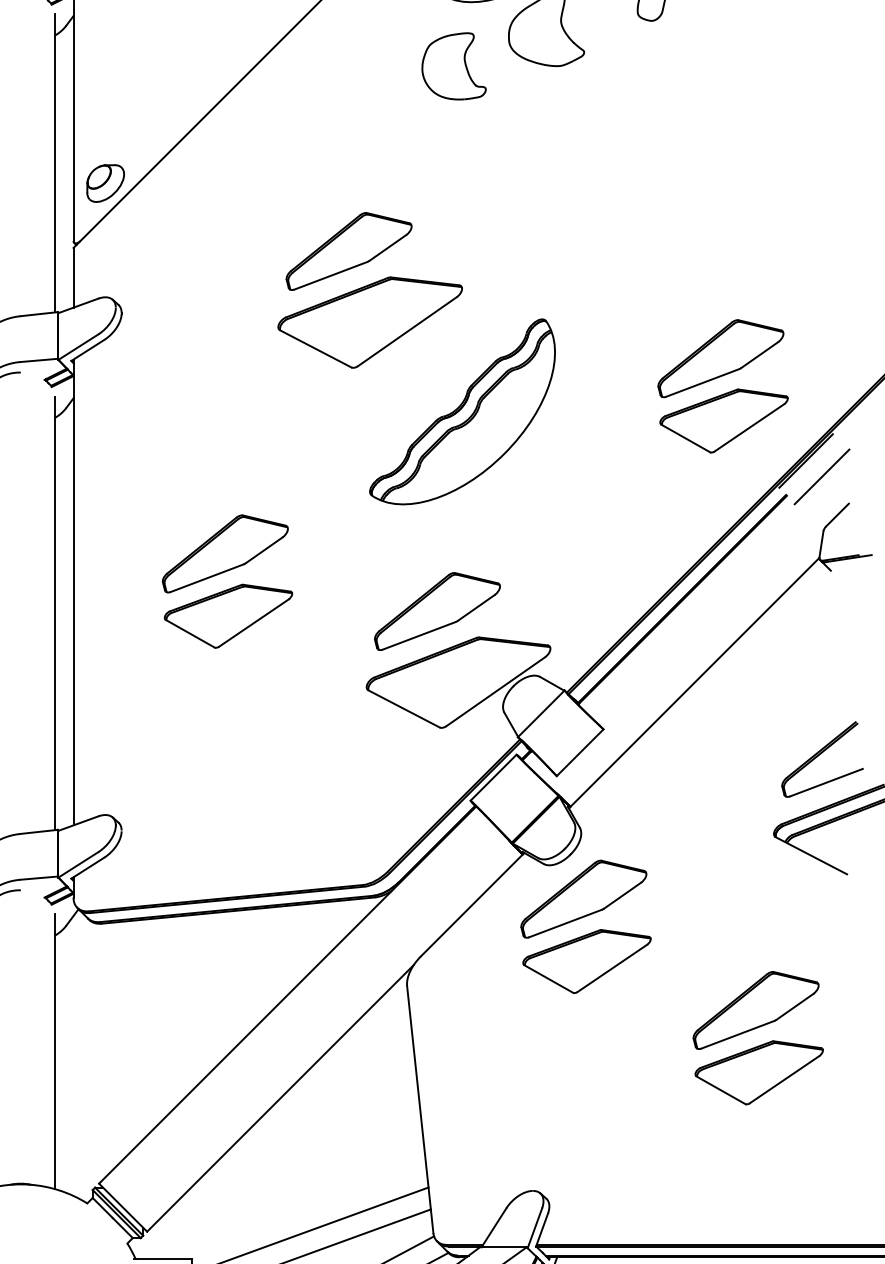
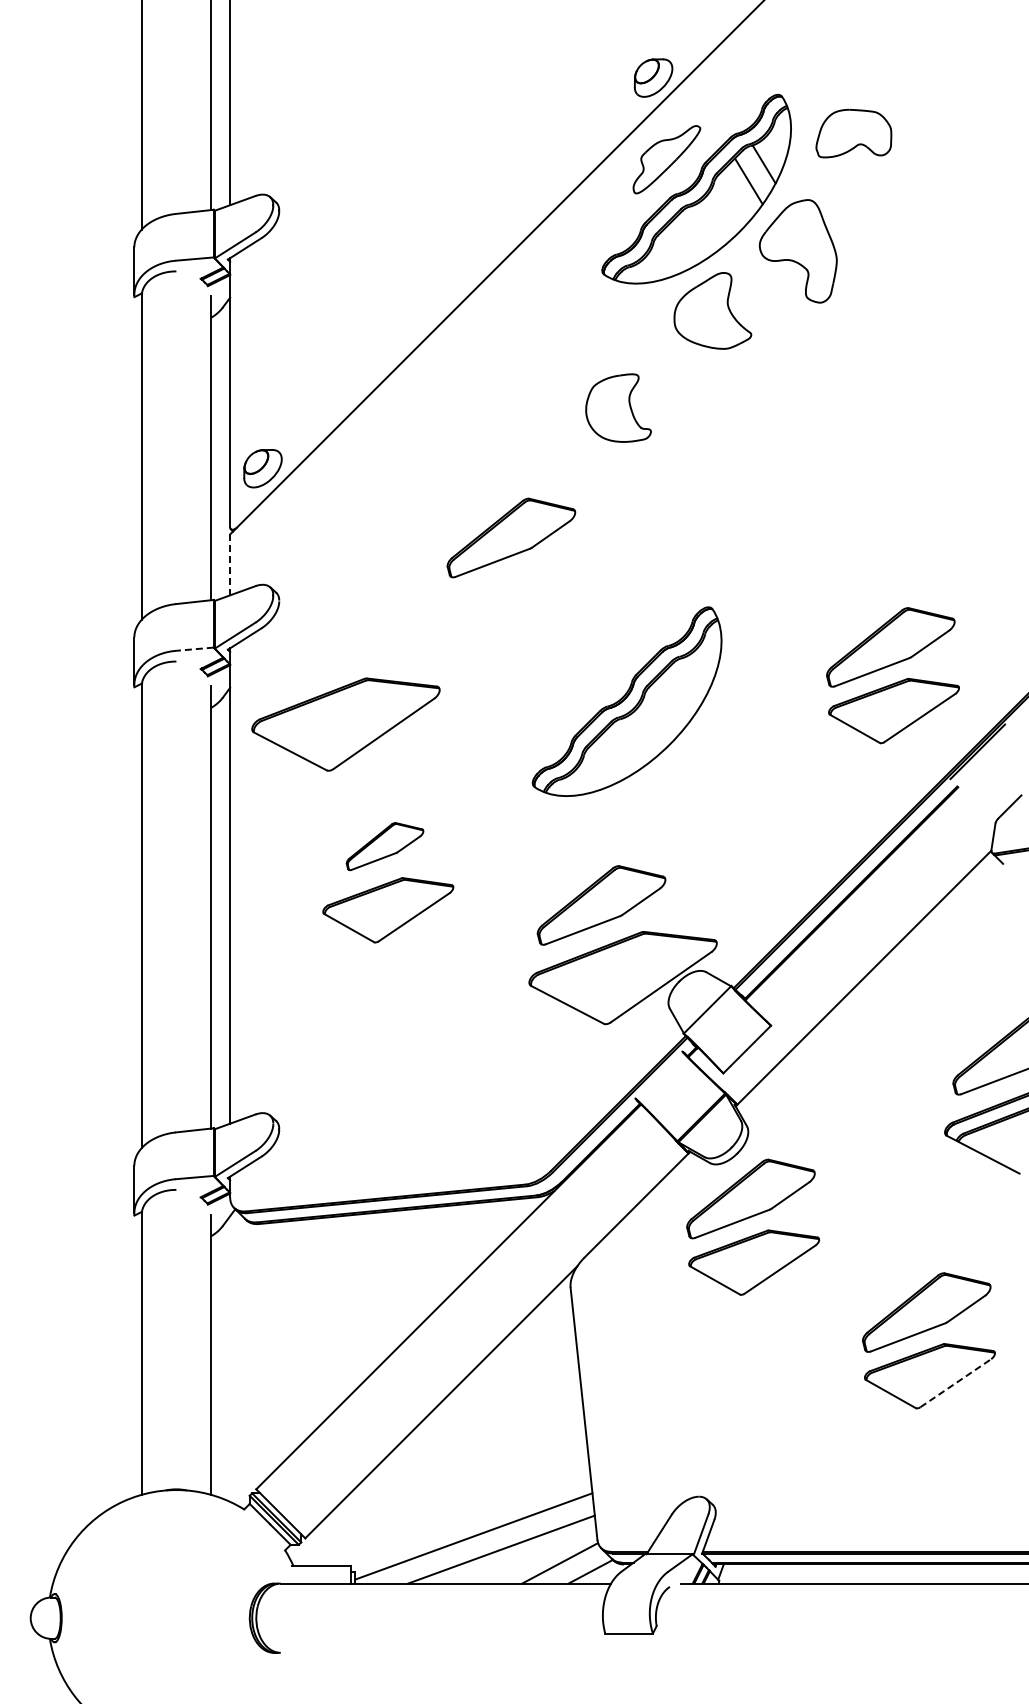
part: (454, 65) -> (618, 407), moved
line: (73, 278) -> (230, 565), solid -> dashed
part: (369, 322) -> (345, 724), moved
line: (38, 360) -> (194, 649), solid -> dashed
line: (821, 476) -> (993, 767), removed
part: (224, 553) -> (384, 846), size x0.6
line: (493, 777) -> (658, 1074), removed
line: (784, 1079) -> (955, 1383), solid -> dashed

